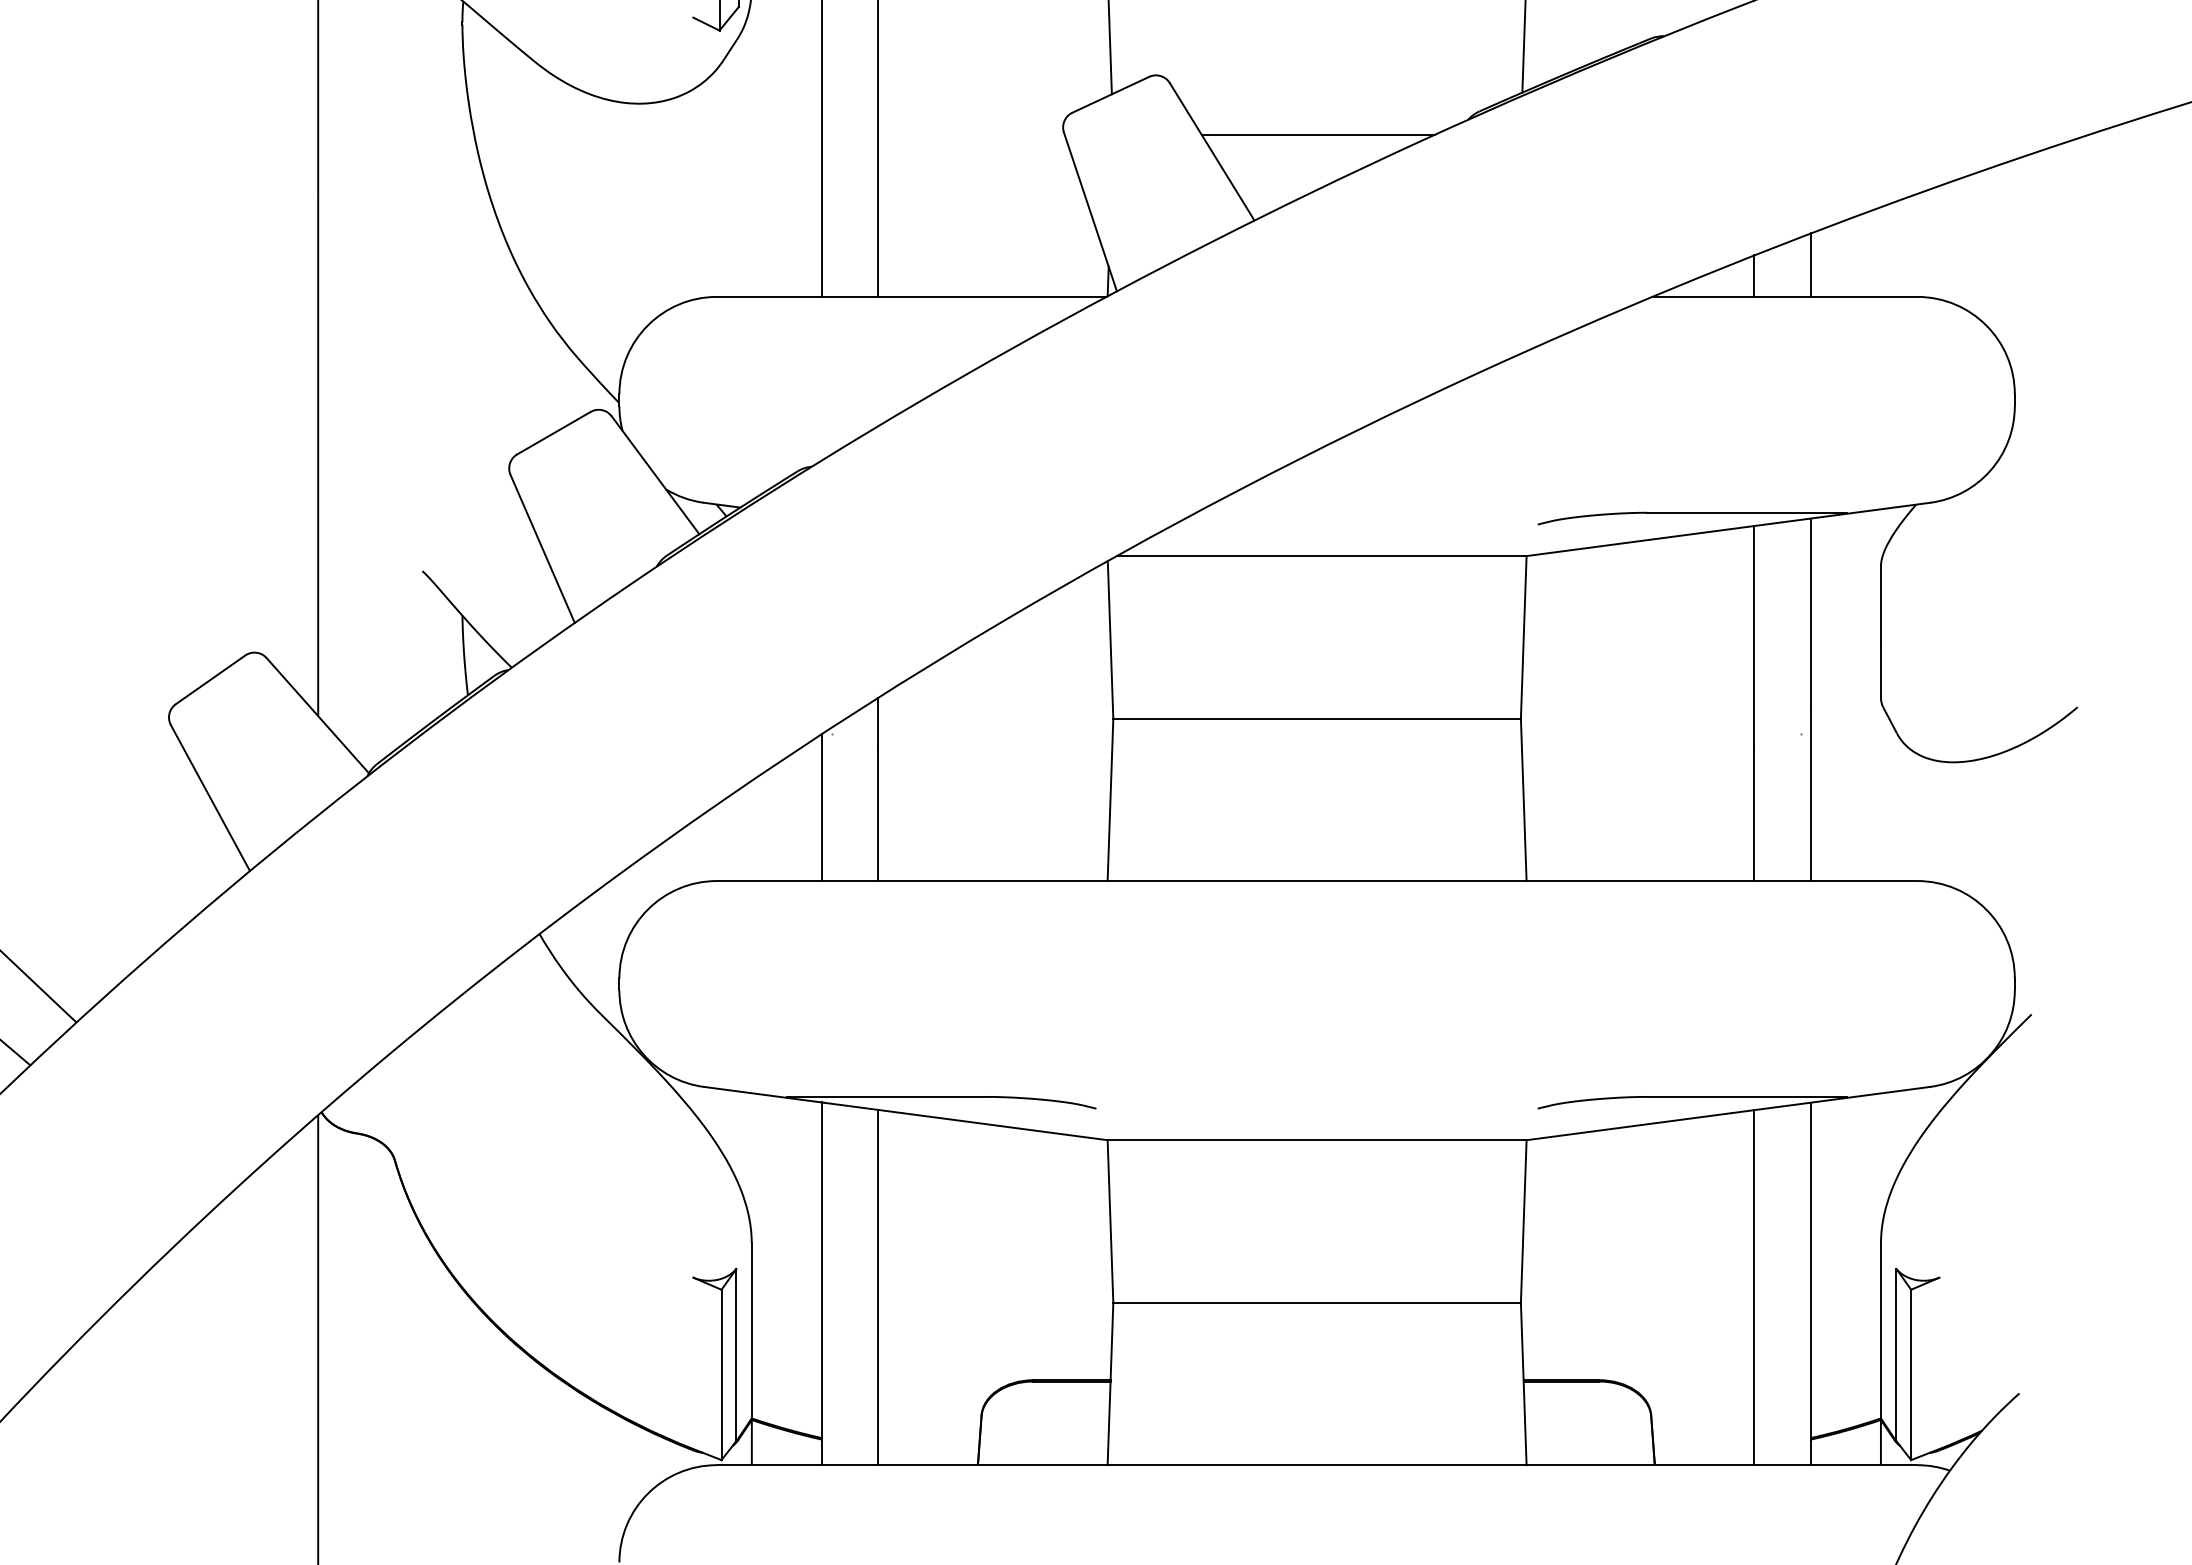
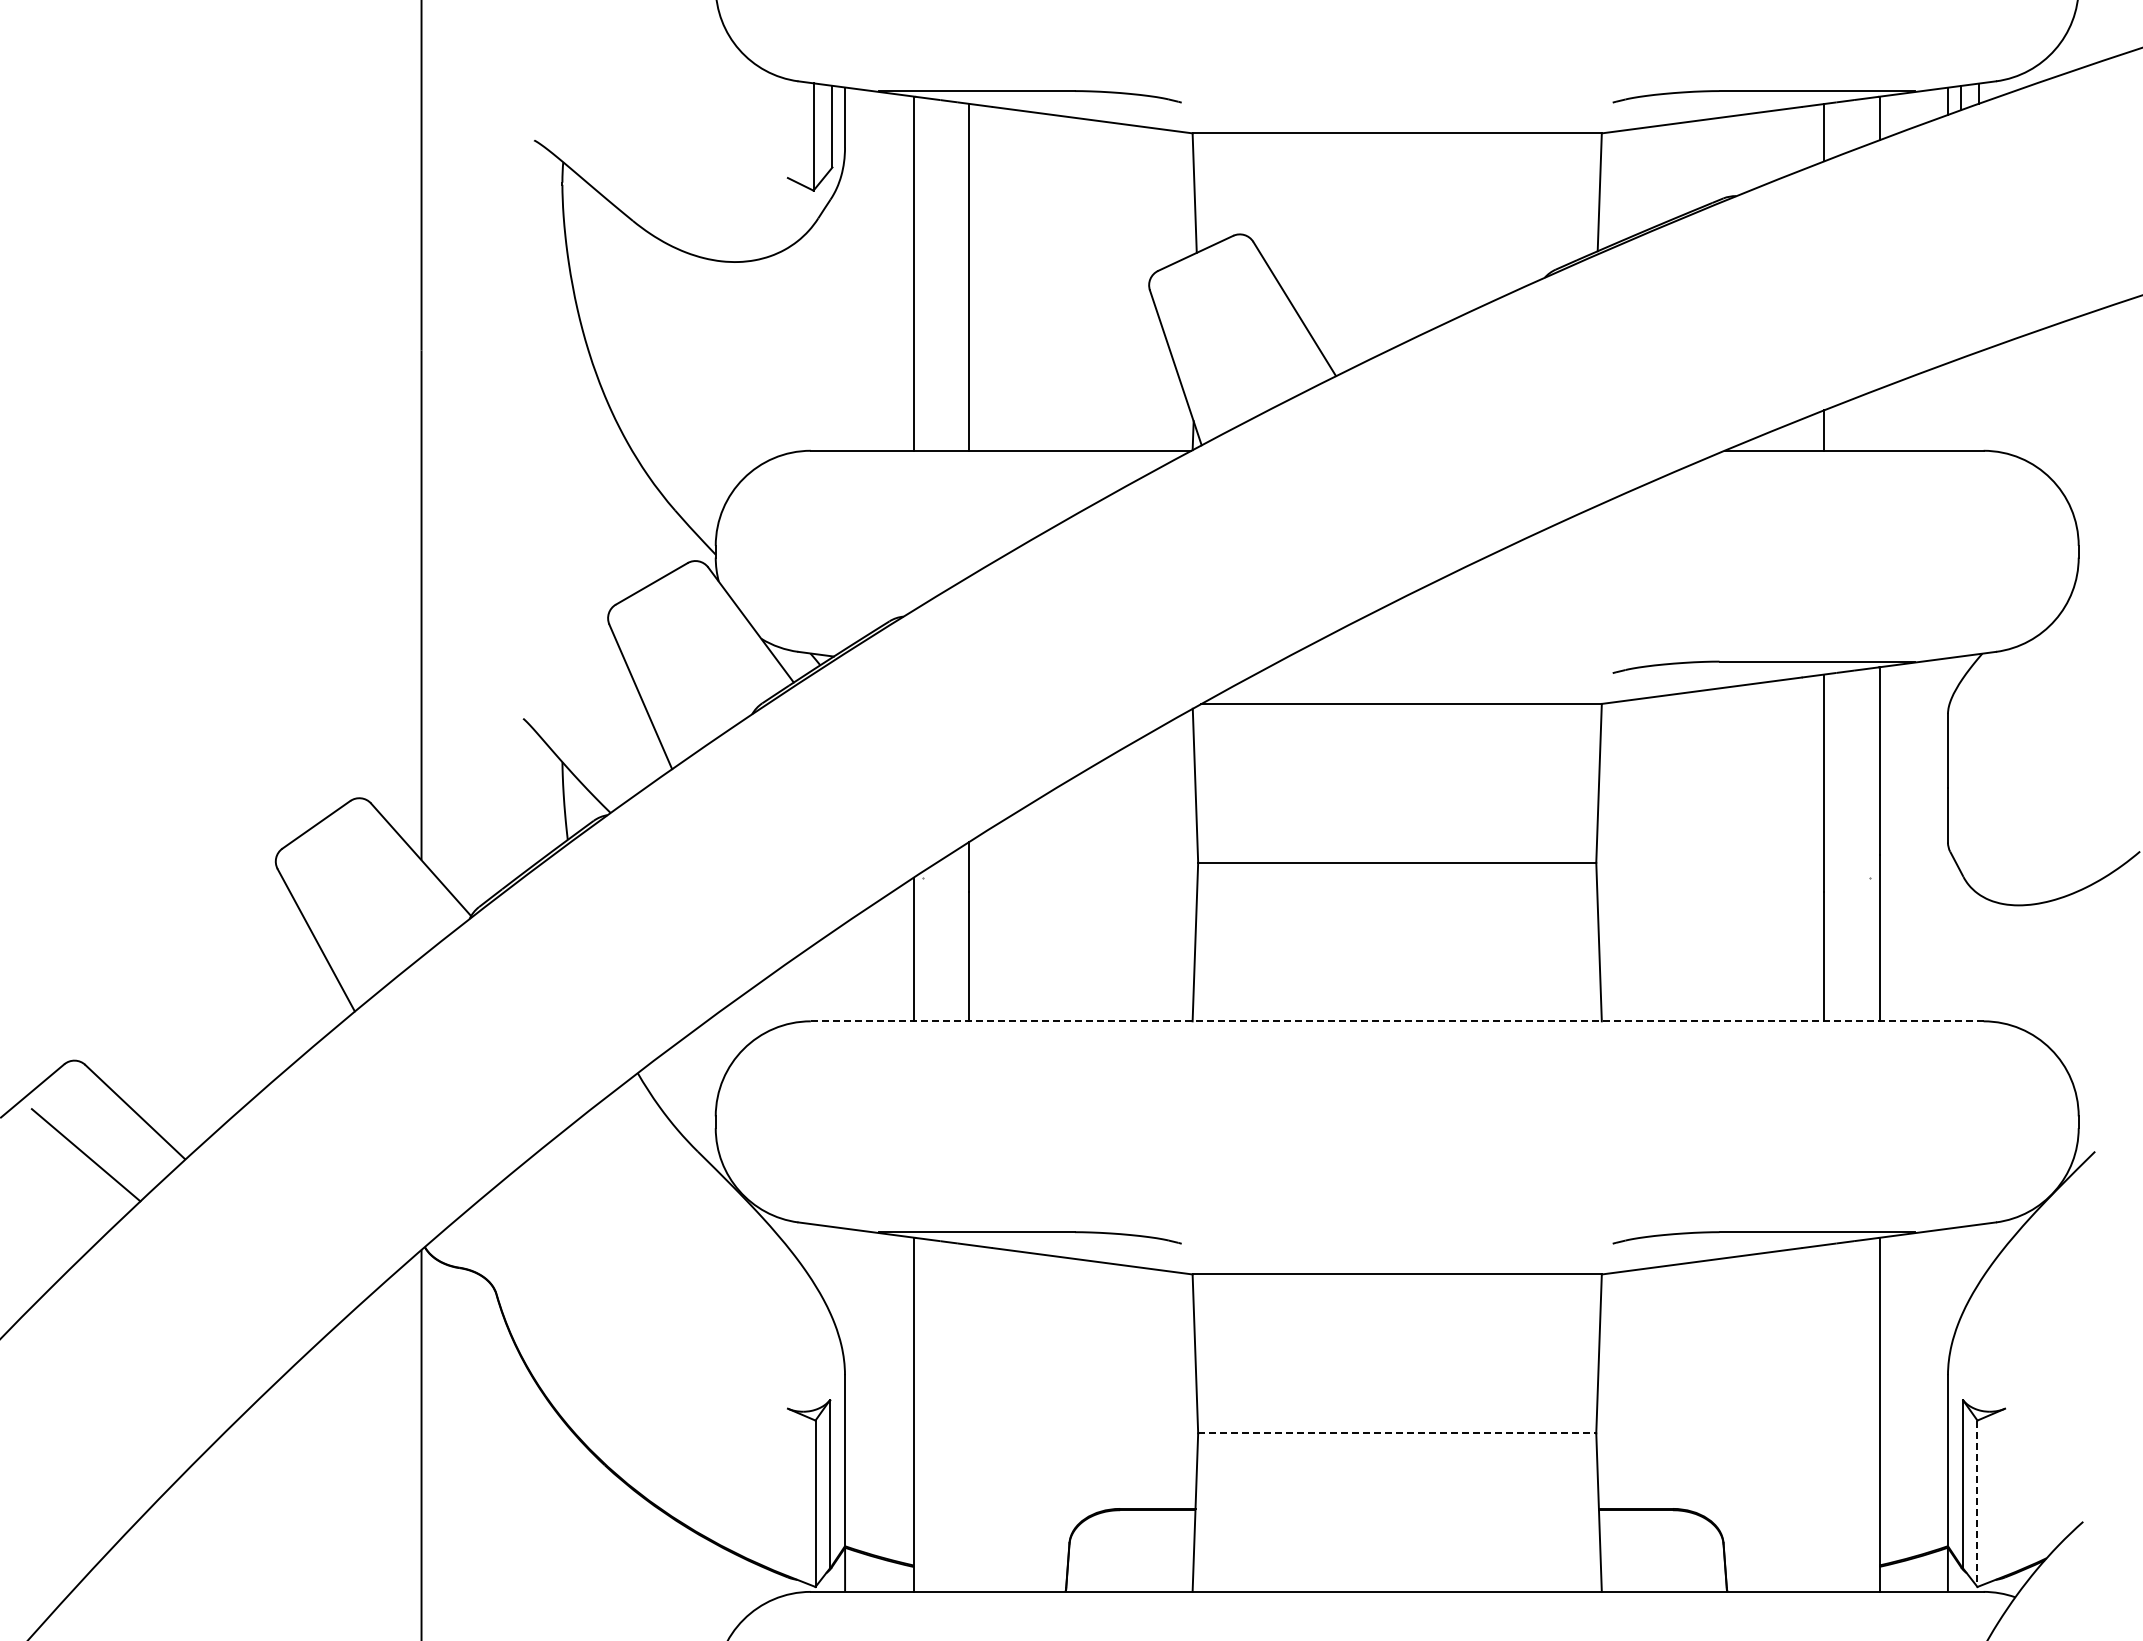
line: (1318, 134) -> (1398, 292), removed
line: (1810, 264) -> (1879, 419), removed
line: (1317, 881) -> (1397, 1021), solid -> dashed
line: (878, 1286) -> (968, 1417), removed
line: (1754, 1287) -> (1824, 1418), removed
line: (1317, 1303) -> (1397, 1433), solid -> dashed
line: (1911, 1375) -> (1977, 1504), solid -> dashed

